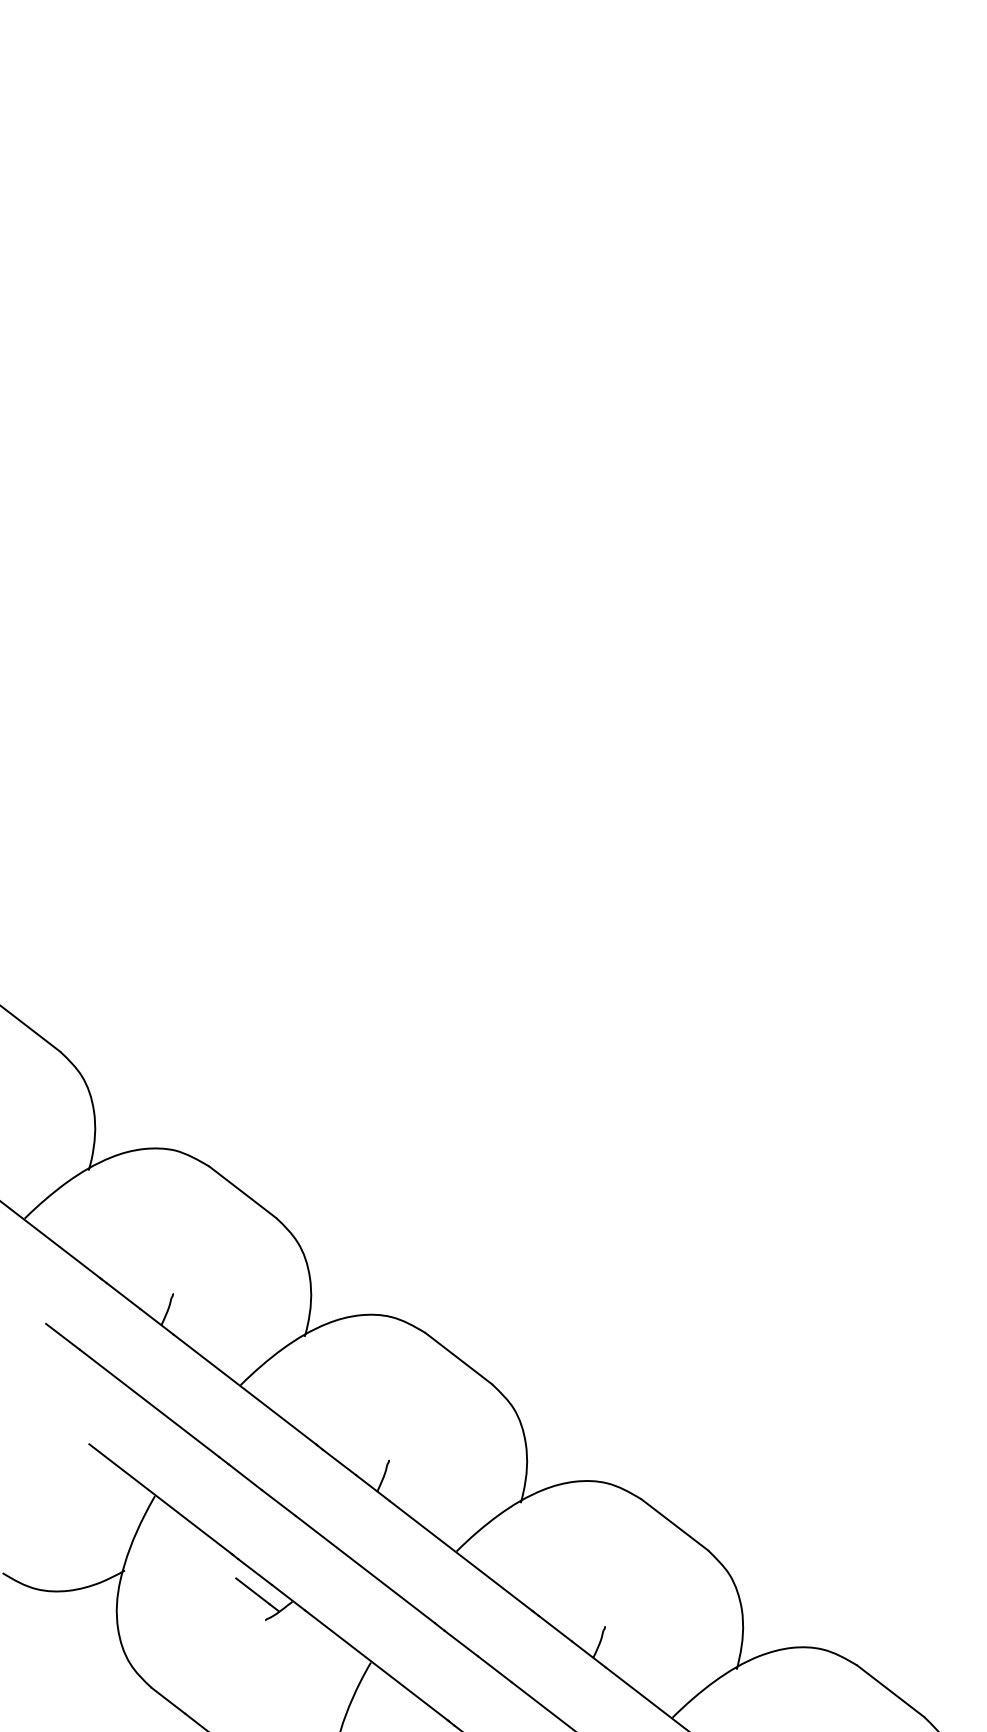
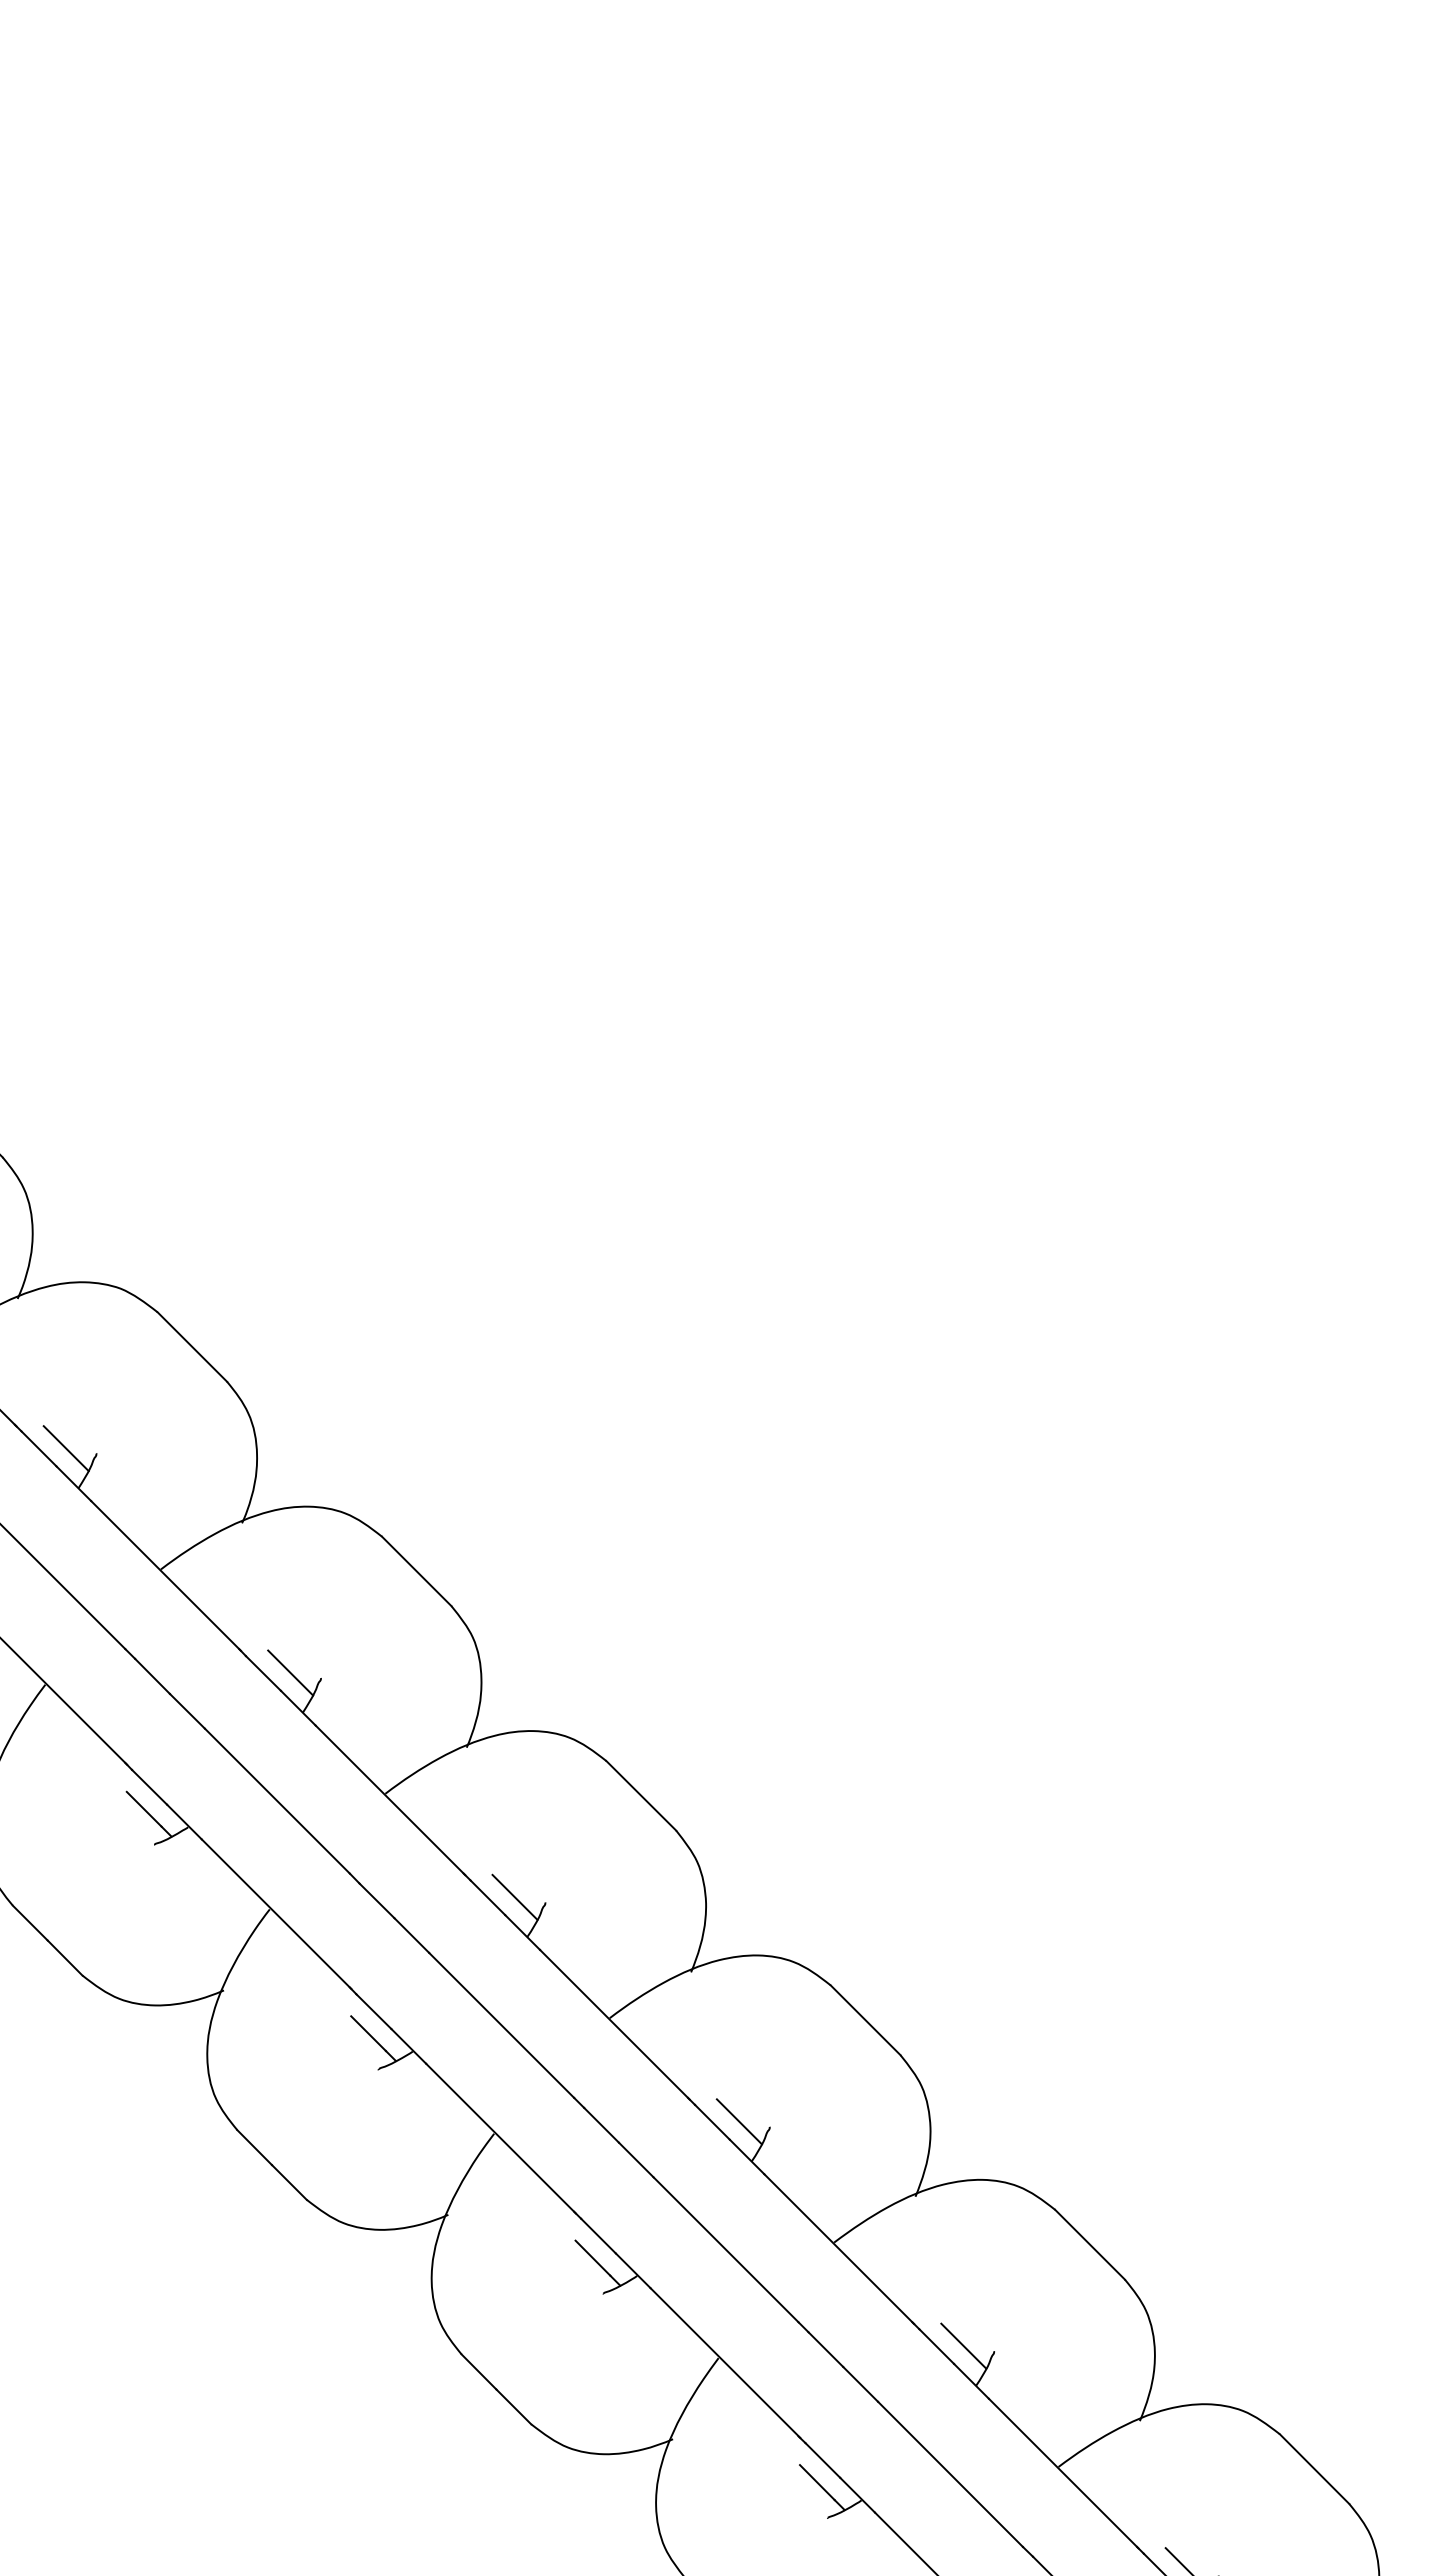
line: (145, 1292) -> (65, 1448), added
line: (362, 1458) -> (290, 1672), added
line: (577, 1624) -> (514, 1896), added

